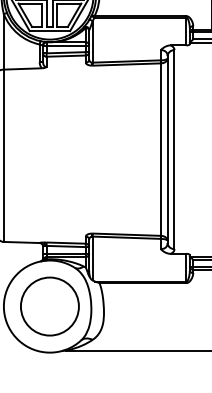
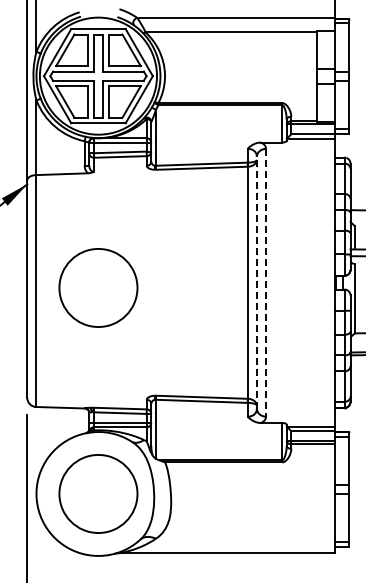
line: (167, 149) -> (256, 282), solid -> dashed
line: (174, 149) -> (266, 282), solid -> dashed
circle: (49, 153) -> (98, 287), added

